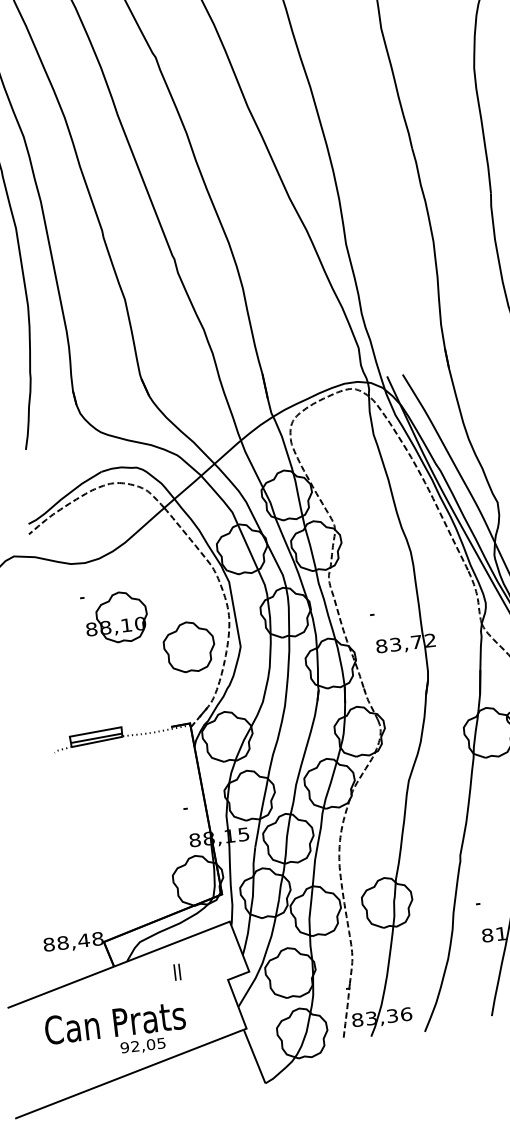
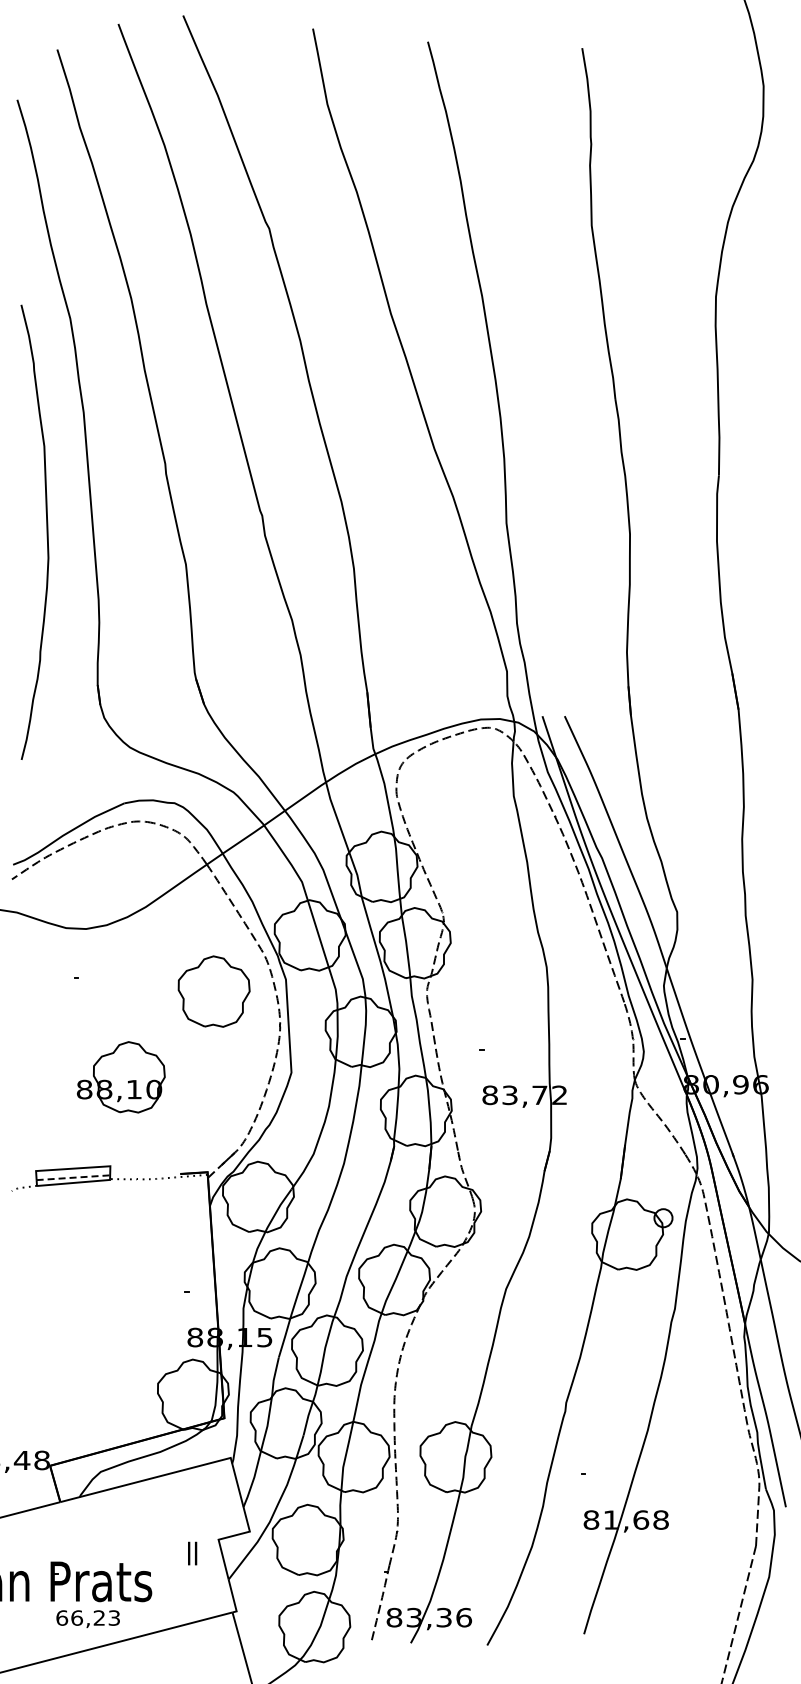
part: (116, 617) -> (121, 1077), moved
part: (188, 647) -> (213, 991), moved
line: (96, 738) -> (73, 1177), solid -> dashed
text: (177, 972) -> (192, 1553), moved
text: (142, 1045) -> (87, 1617), 92,05 -> 66,23

